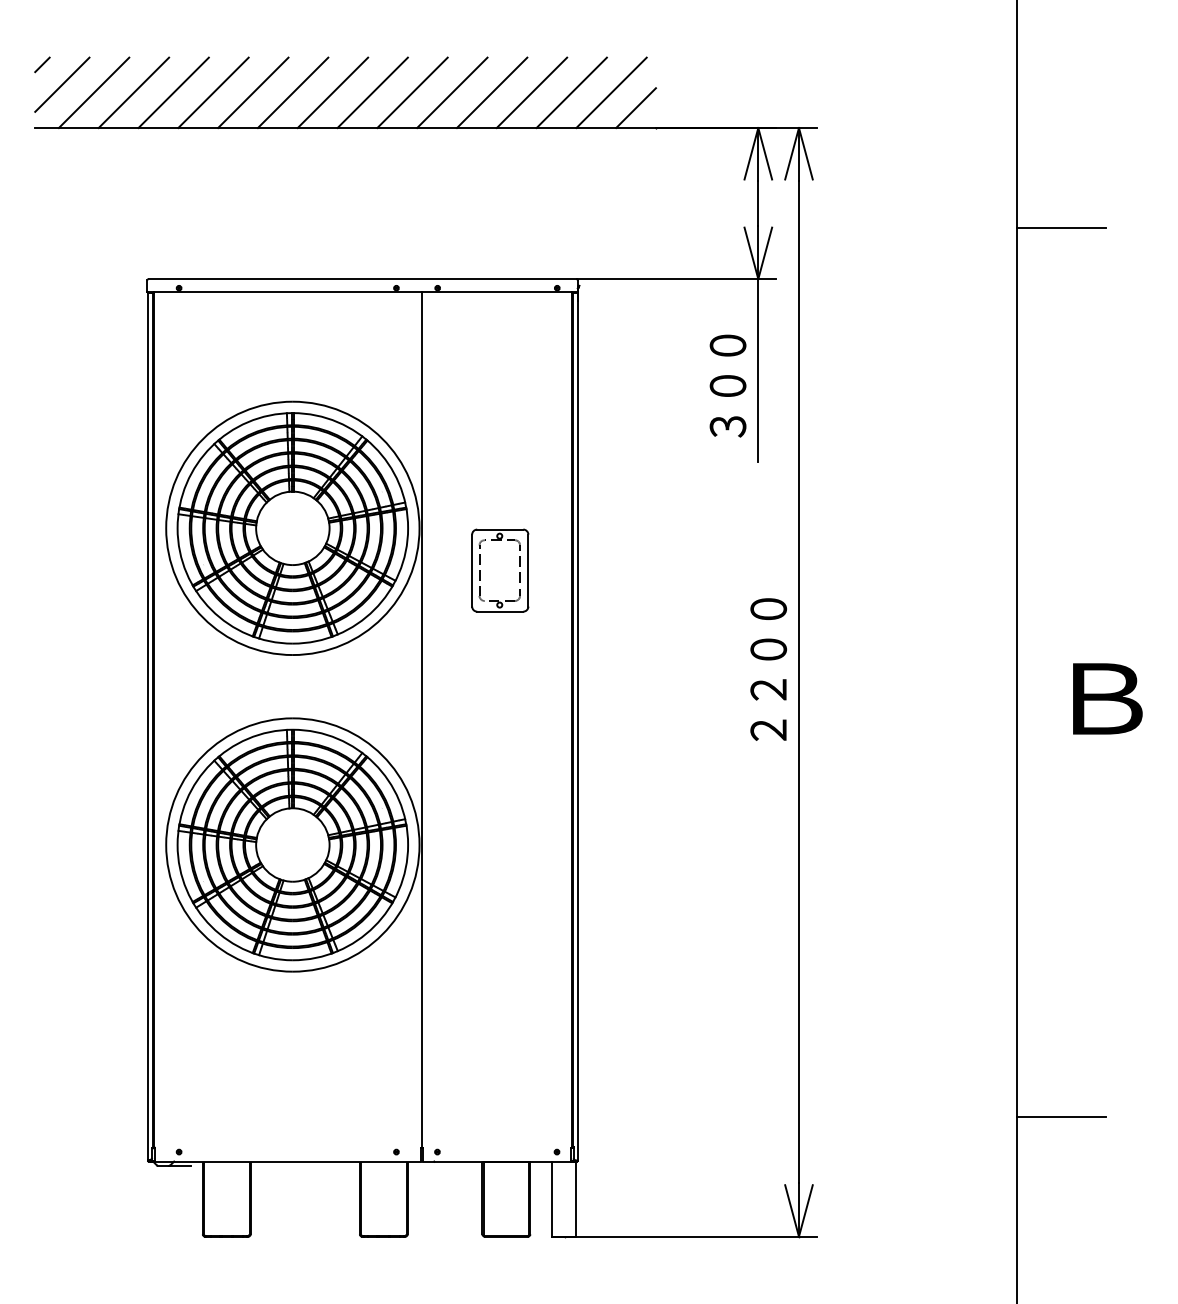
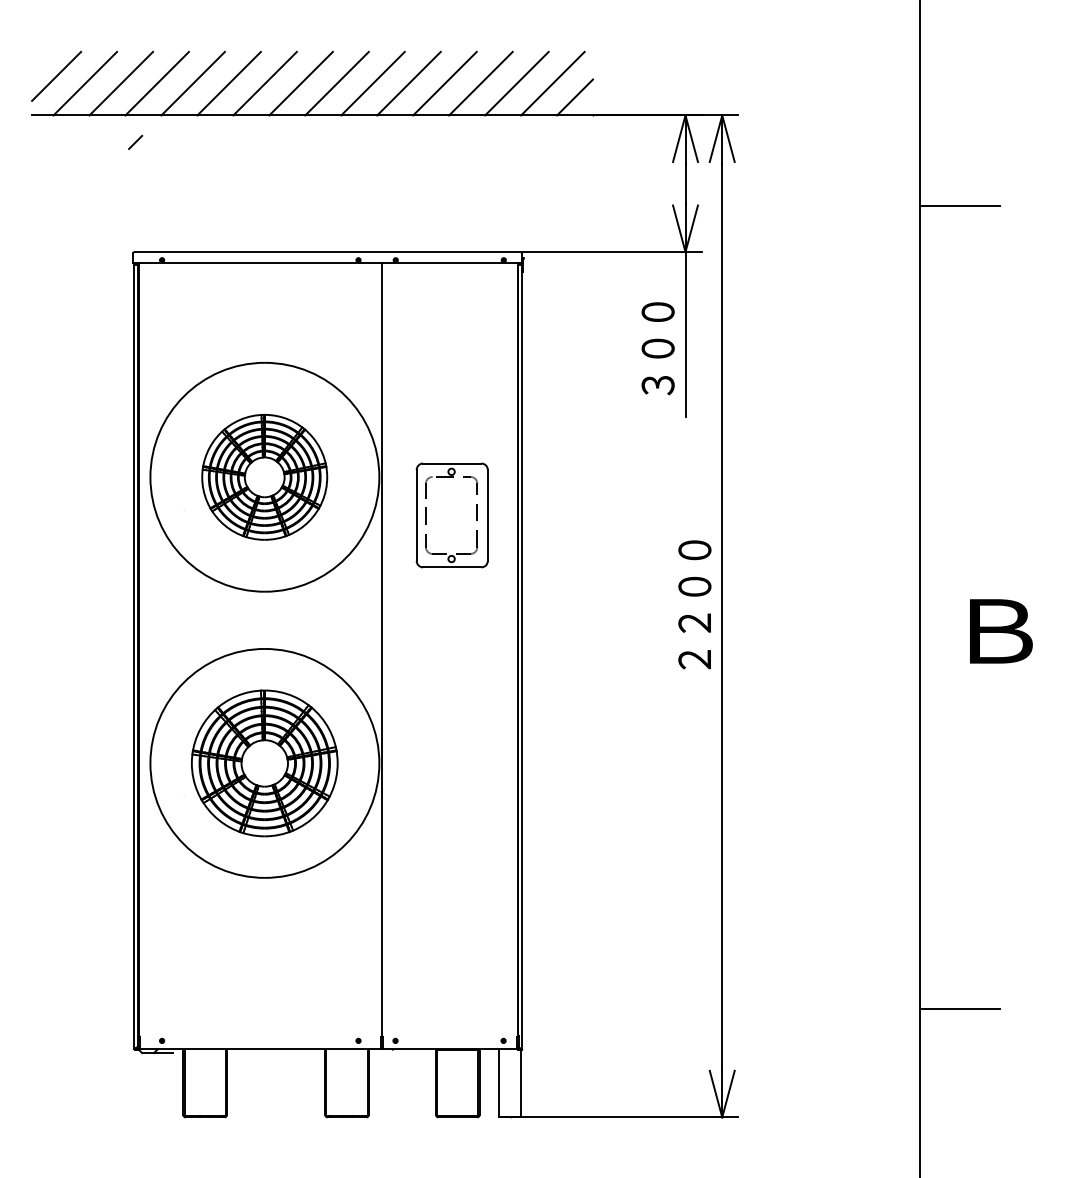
line: (42, 63) -> (135, 141), moved
part: (292, 528) -> (264, 477), size x0.6
part: (500, 570) -> (452, 515), size x1.4
part: (292, 845) -> (264, 763), size x0.7

